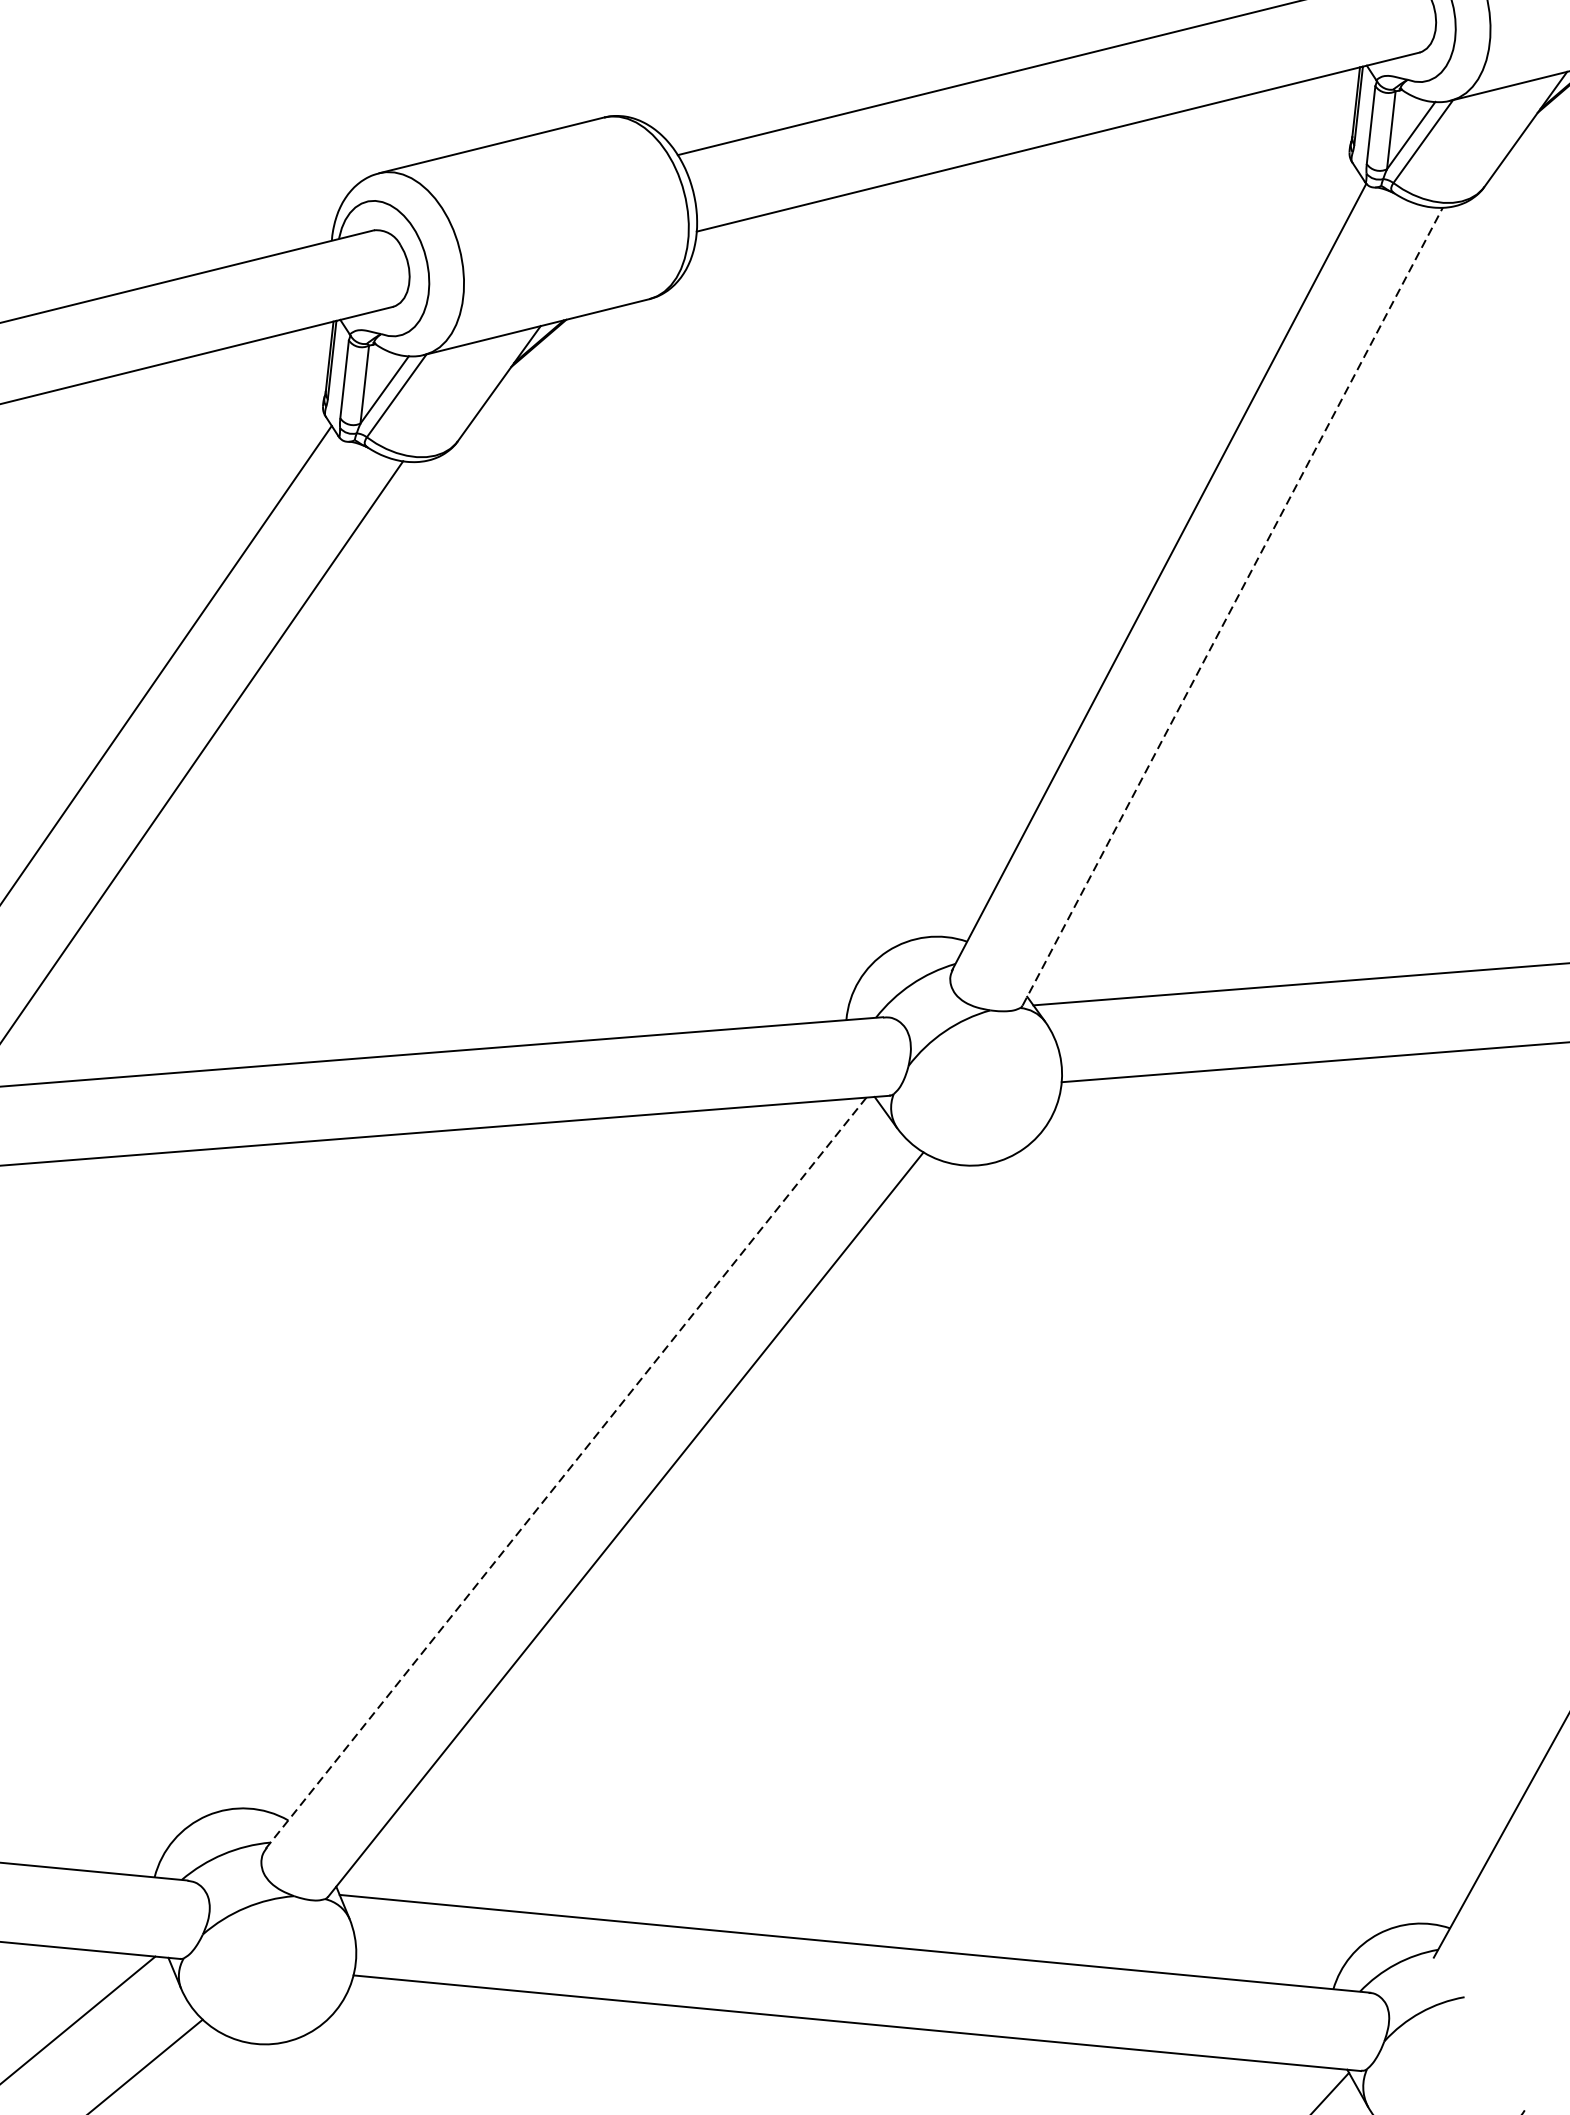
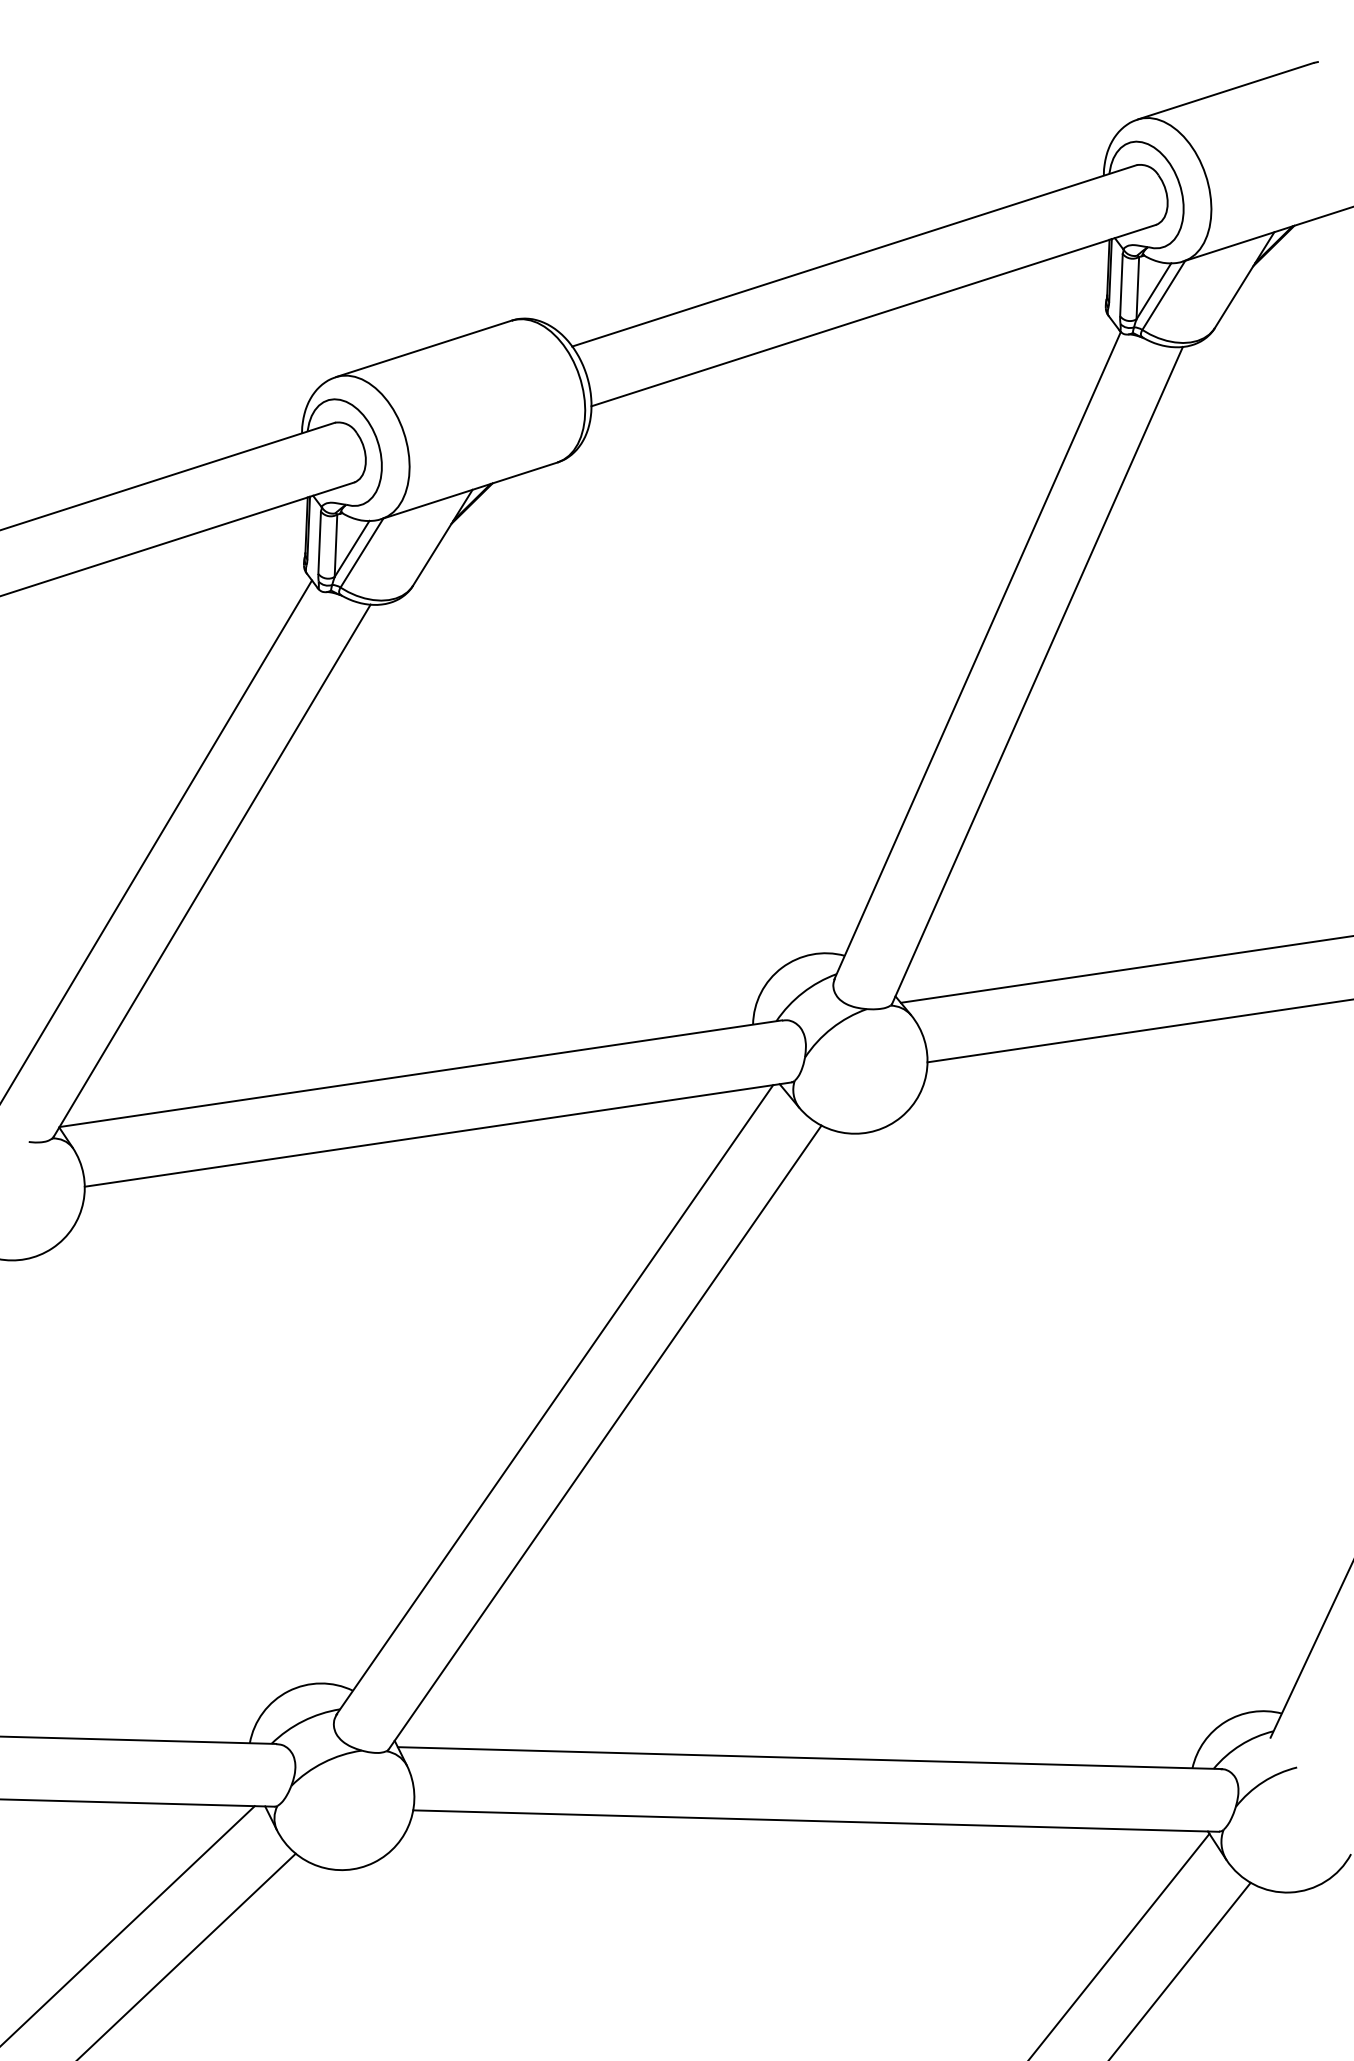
line: (1232, 606) -> (1037, 675), dashed -> solid
line: (565, 1474) -> (554, 1400), dashed -> solid

